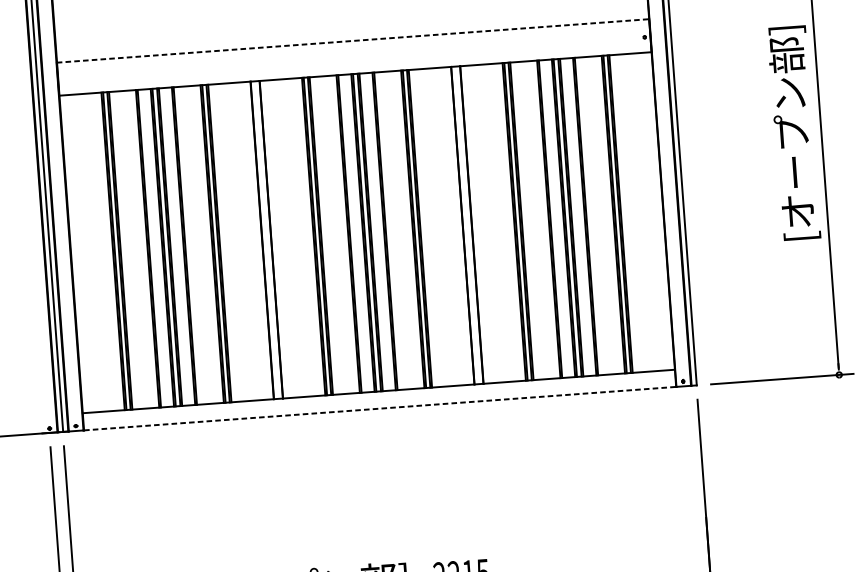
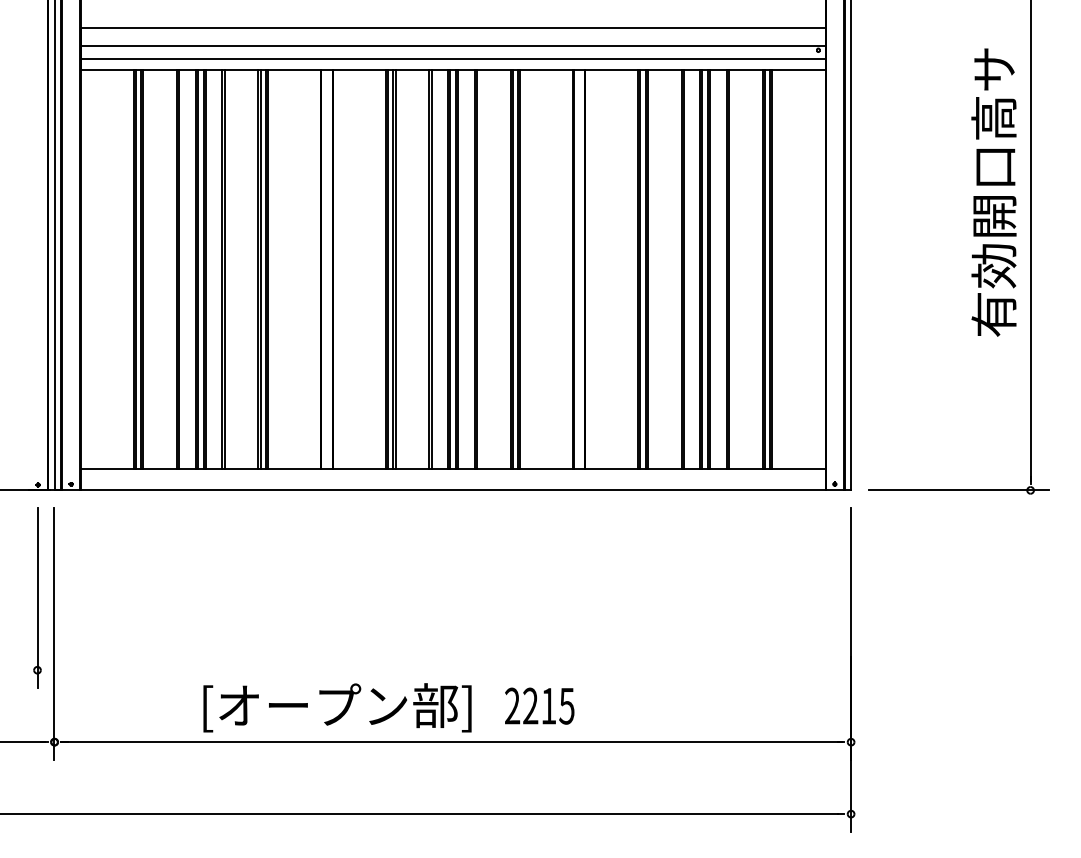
line: (353, 41) -> (453, 28), dashed -> solid
line: (353, 55) -> (452, 46), added
line: (354, 65) -> (452, 58), added
text: (793, 140) -> (995, 192), [オープン部] -> 有効開口高サ
line: (380, 408) -> (453, 490), dashed -> solid

